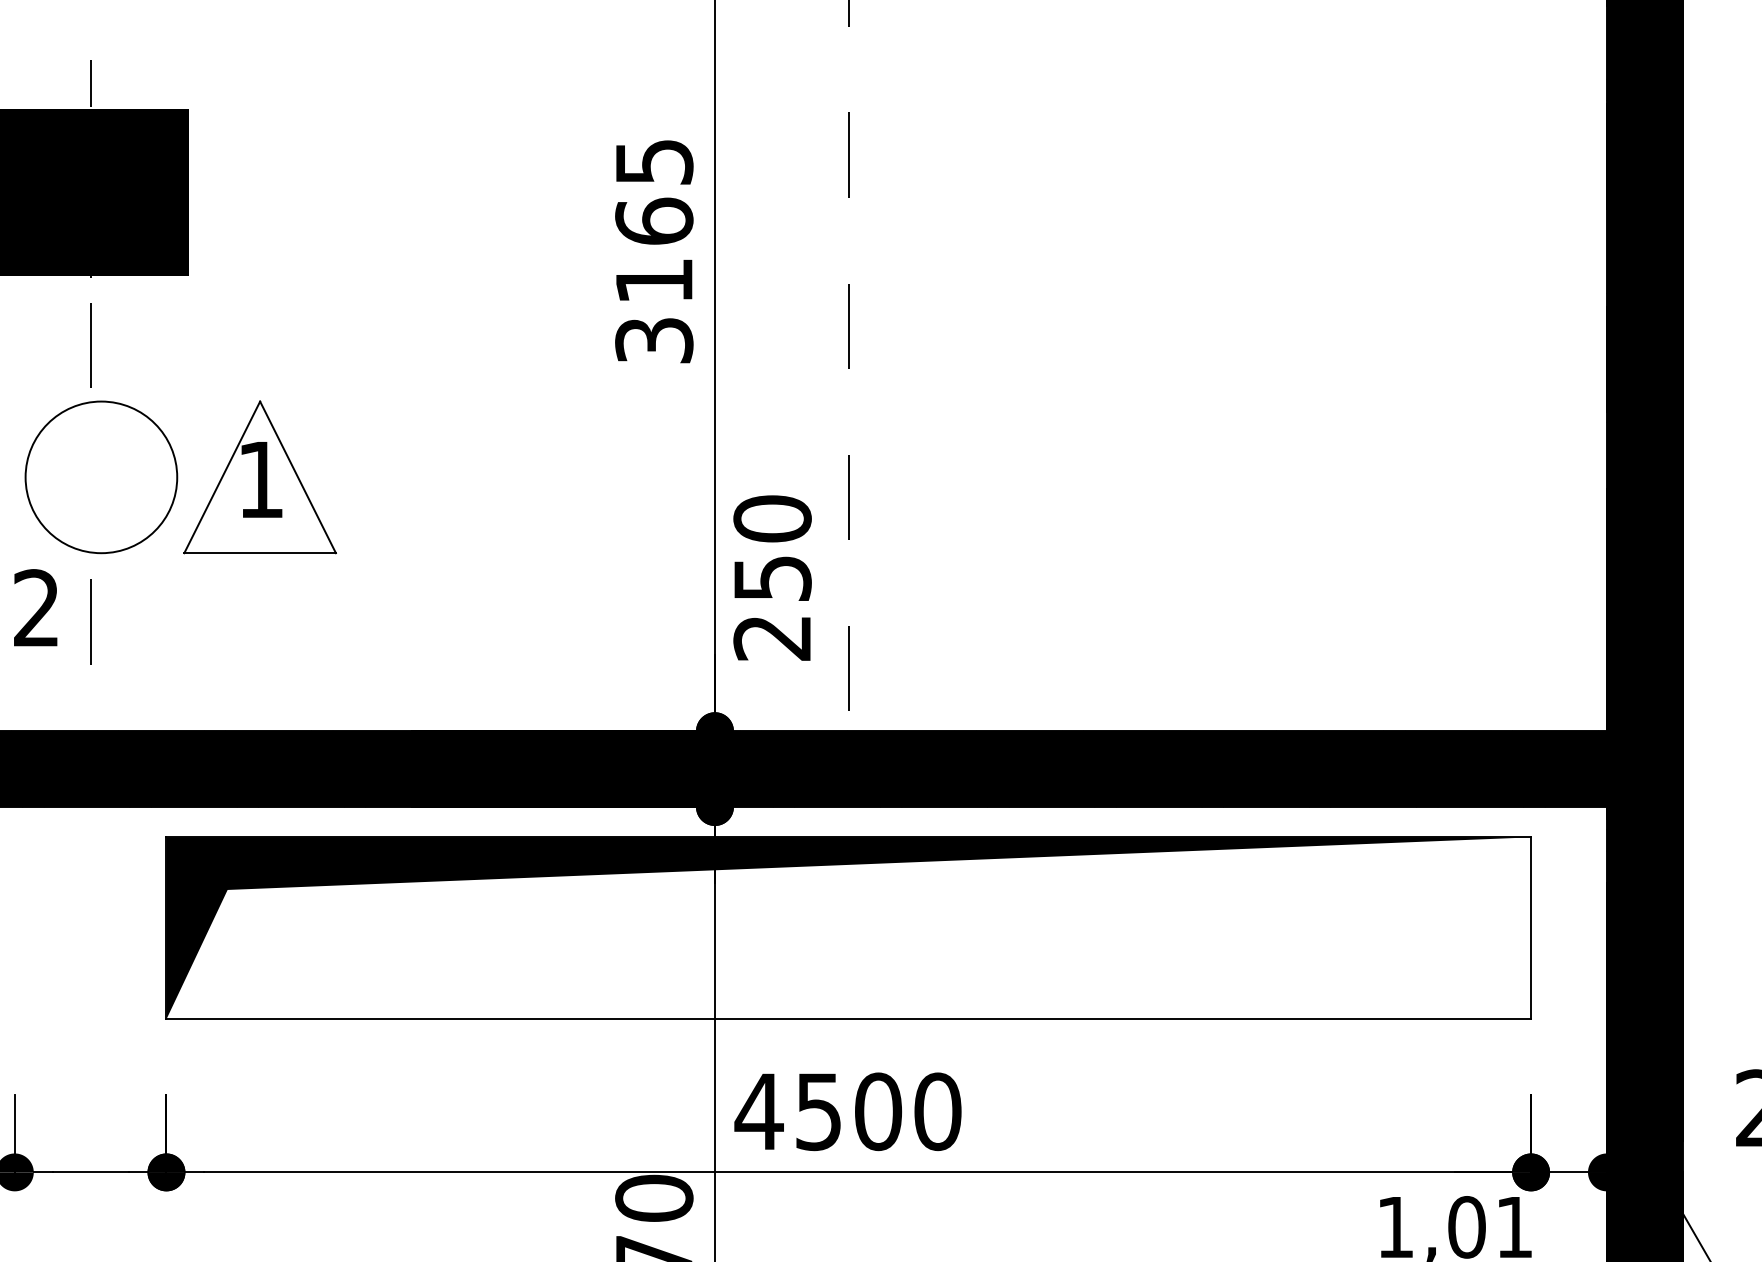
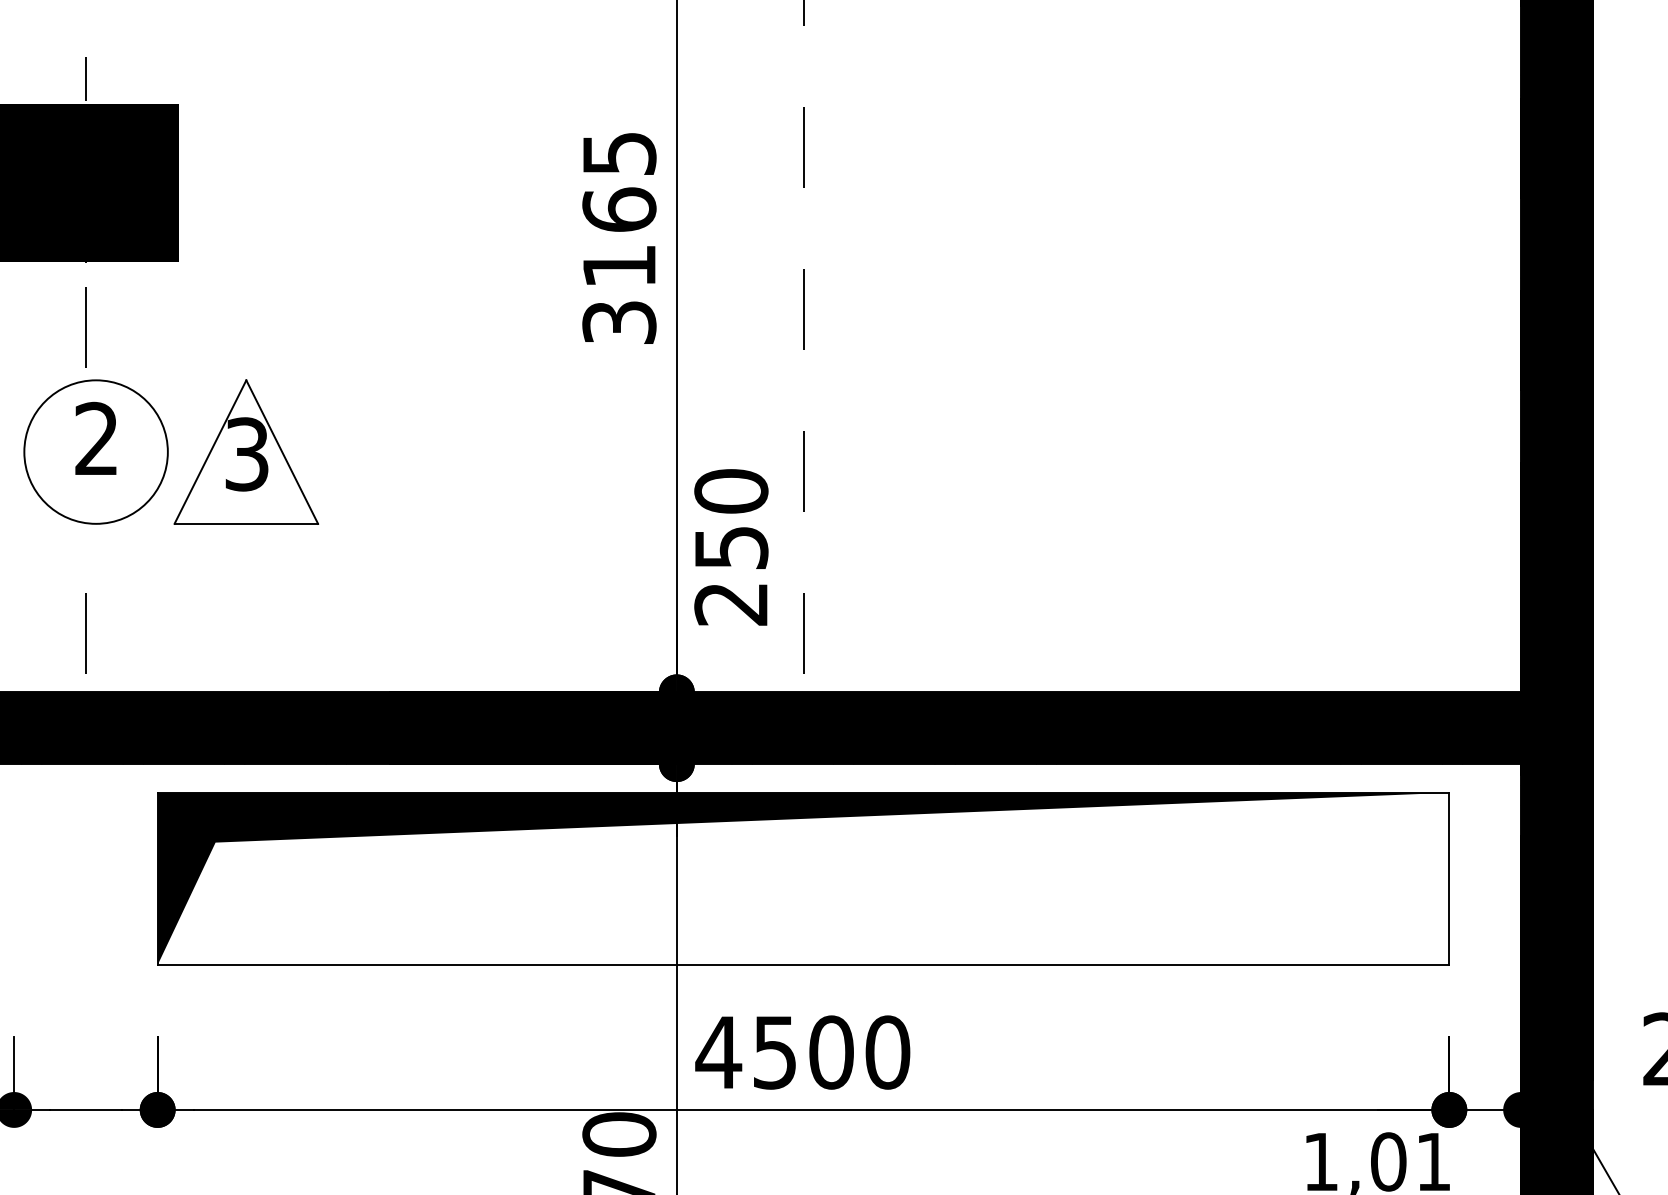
text: (260, 479) -> (246, 454), 1 -> 3
text: (35, 606) -> (95, 437), moved
line: (90, 622) -> (85, 633), moved

